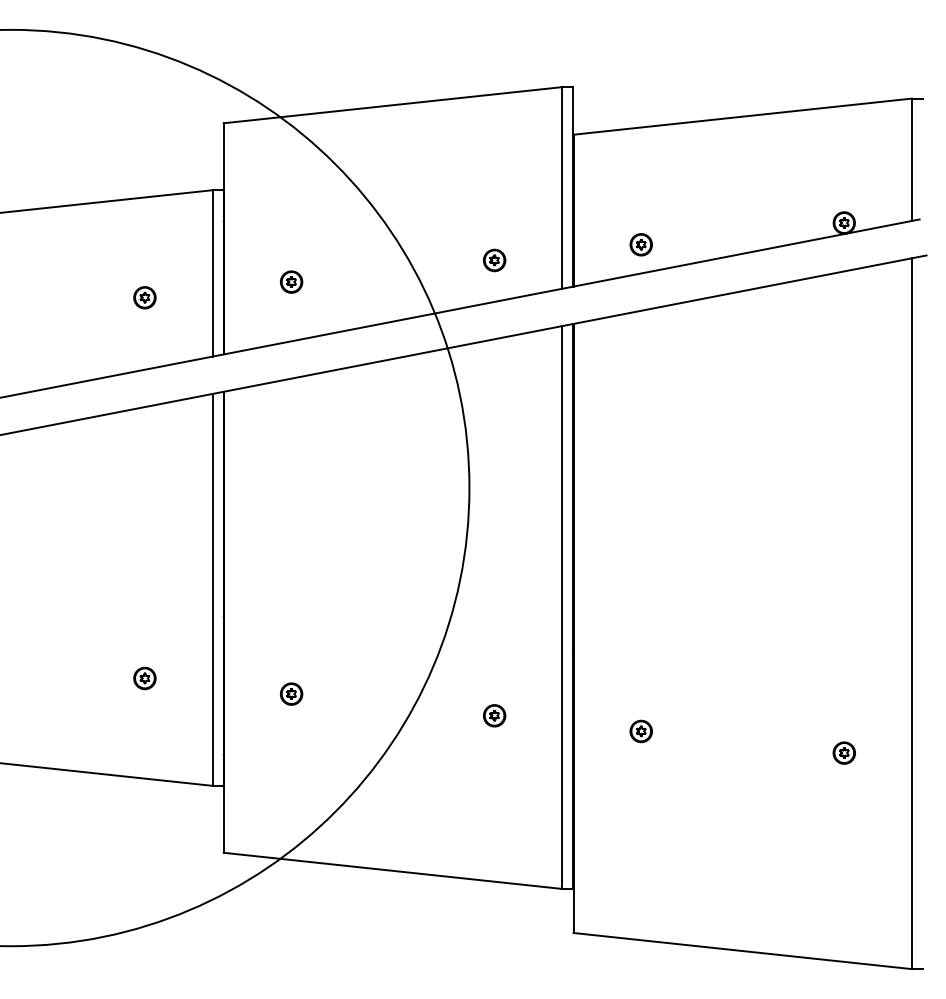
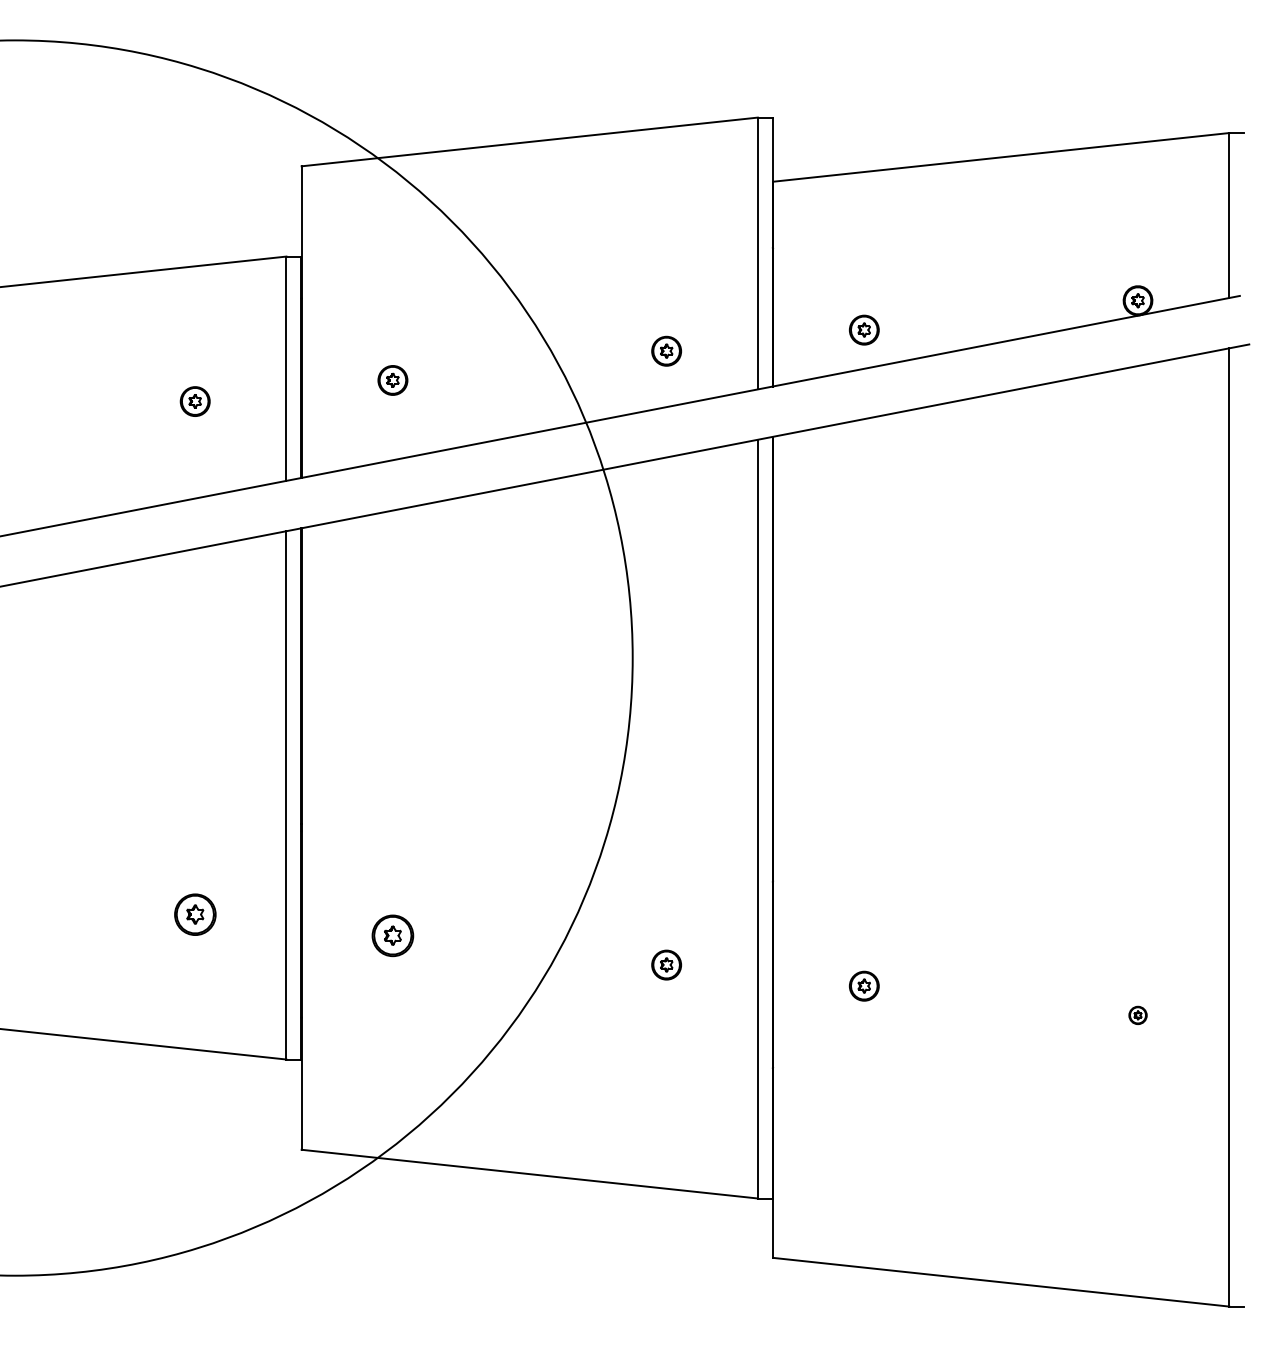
part: (144, 678) -> (194, 914), size x1.4
part: (291, 693) -> (392, 935), size x1.4
part: (843, 753) -> (1137, 1015), size x0.6

